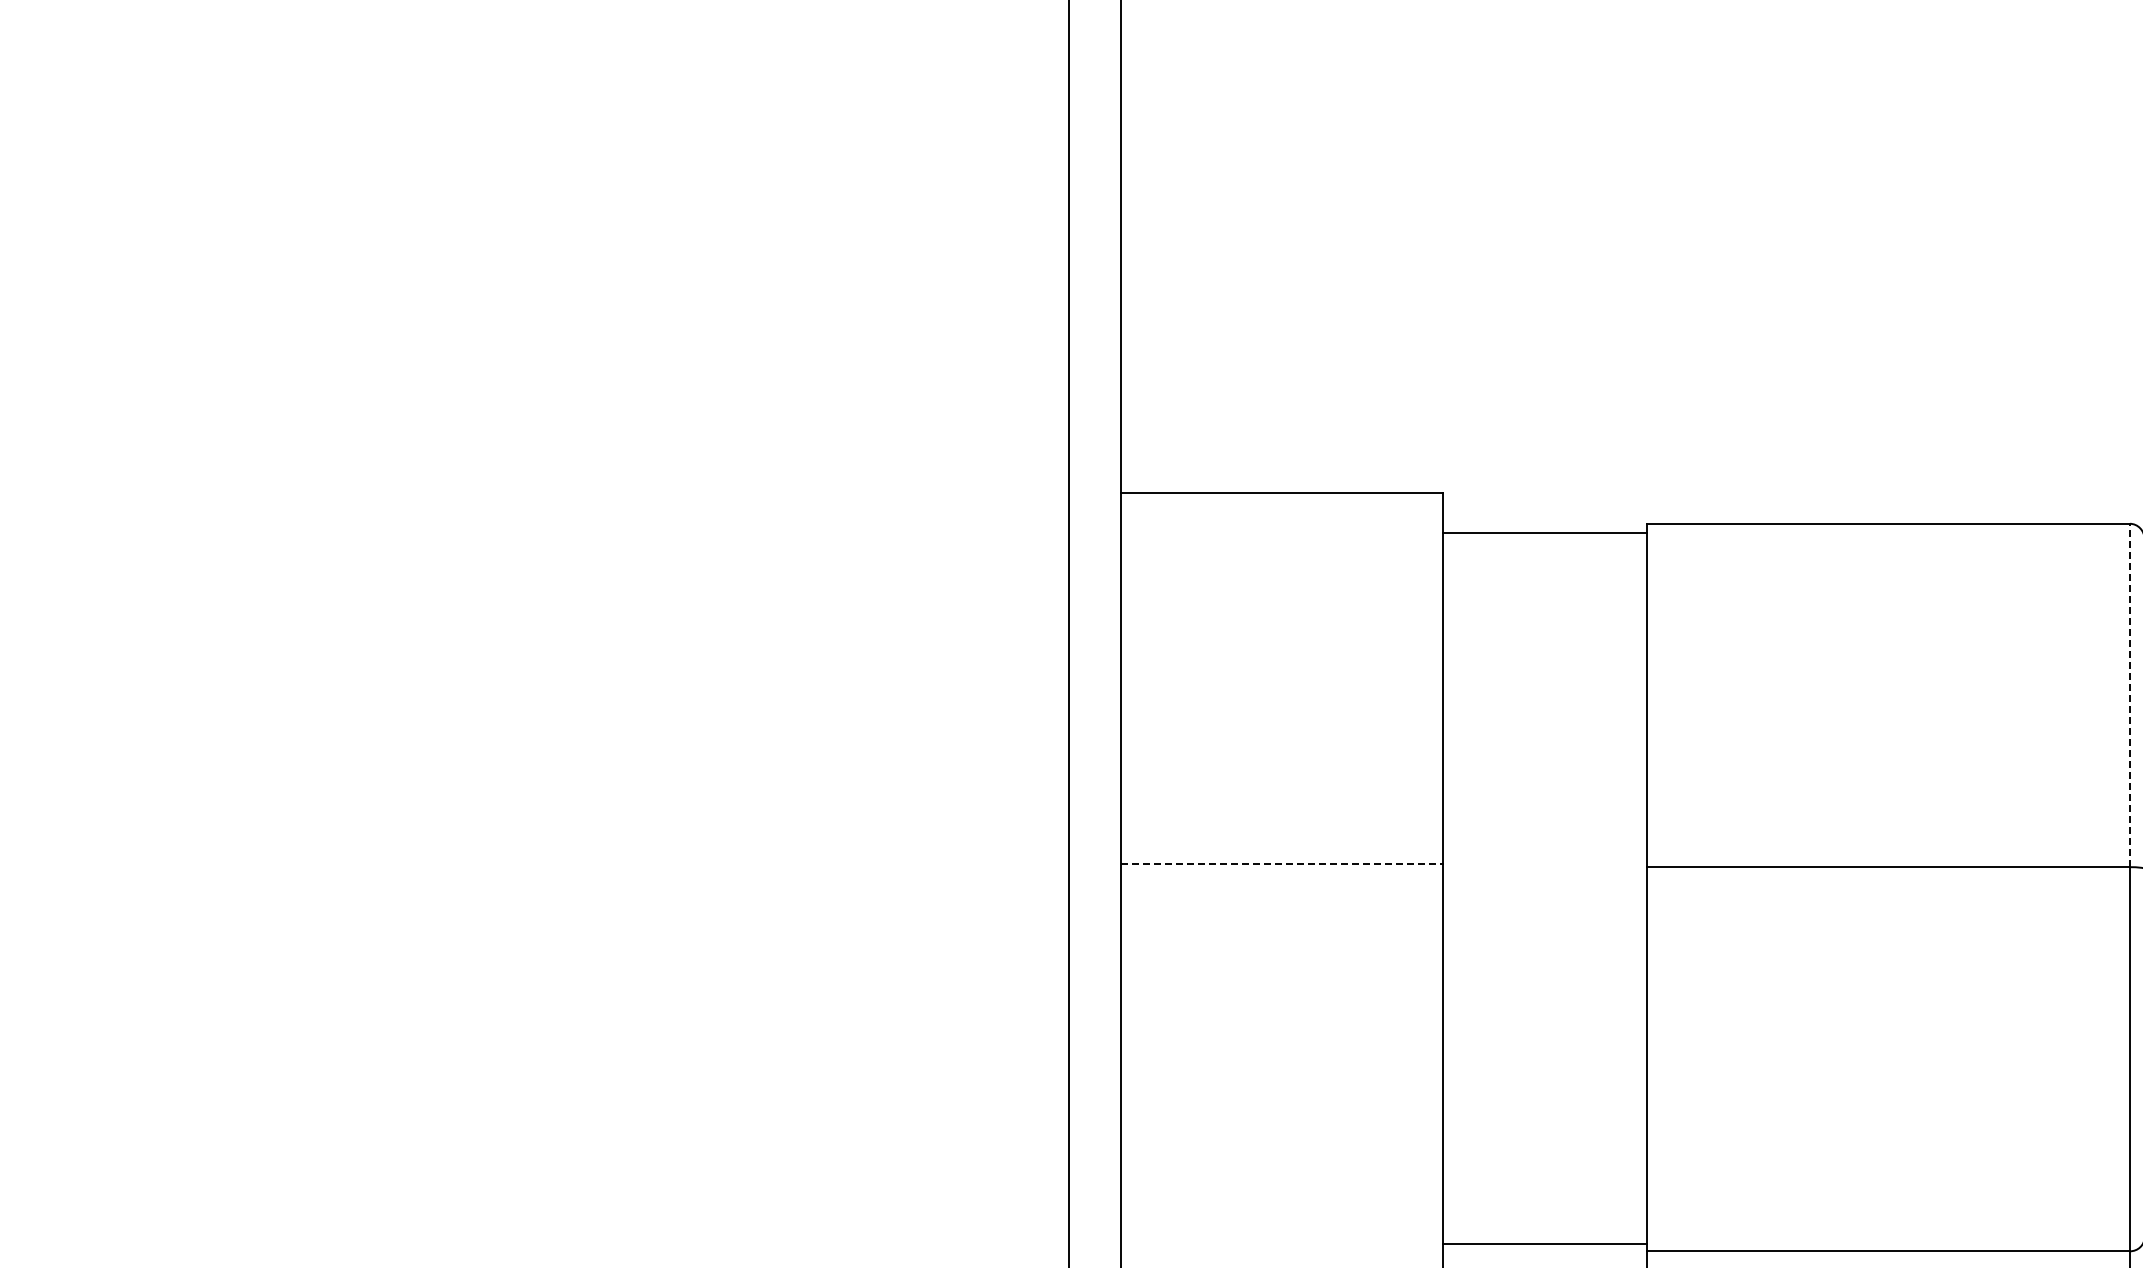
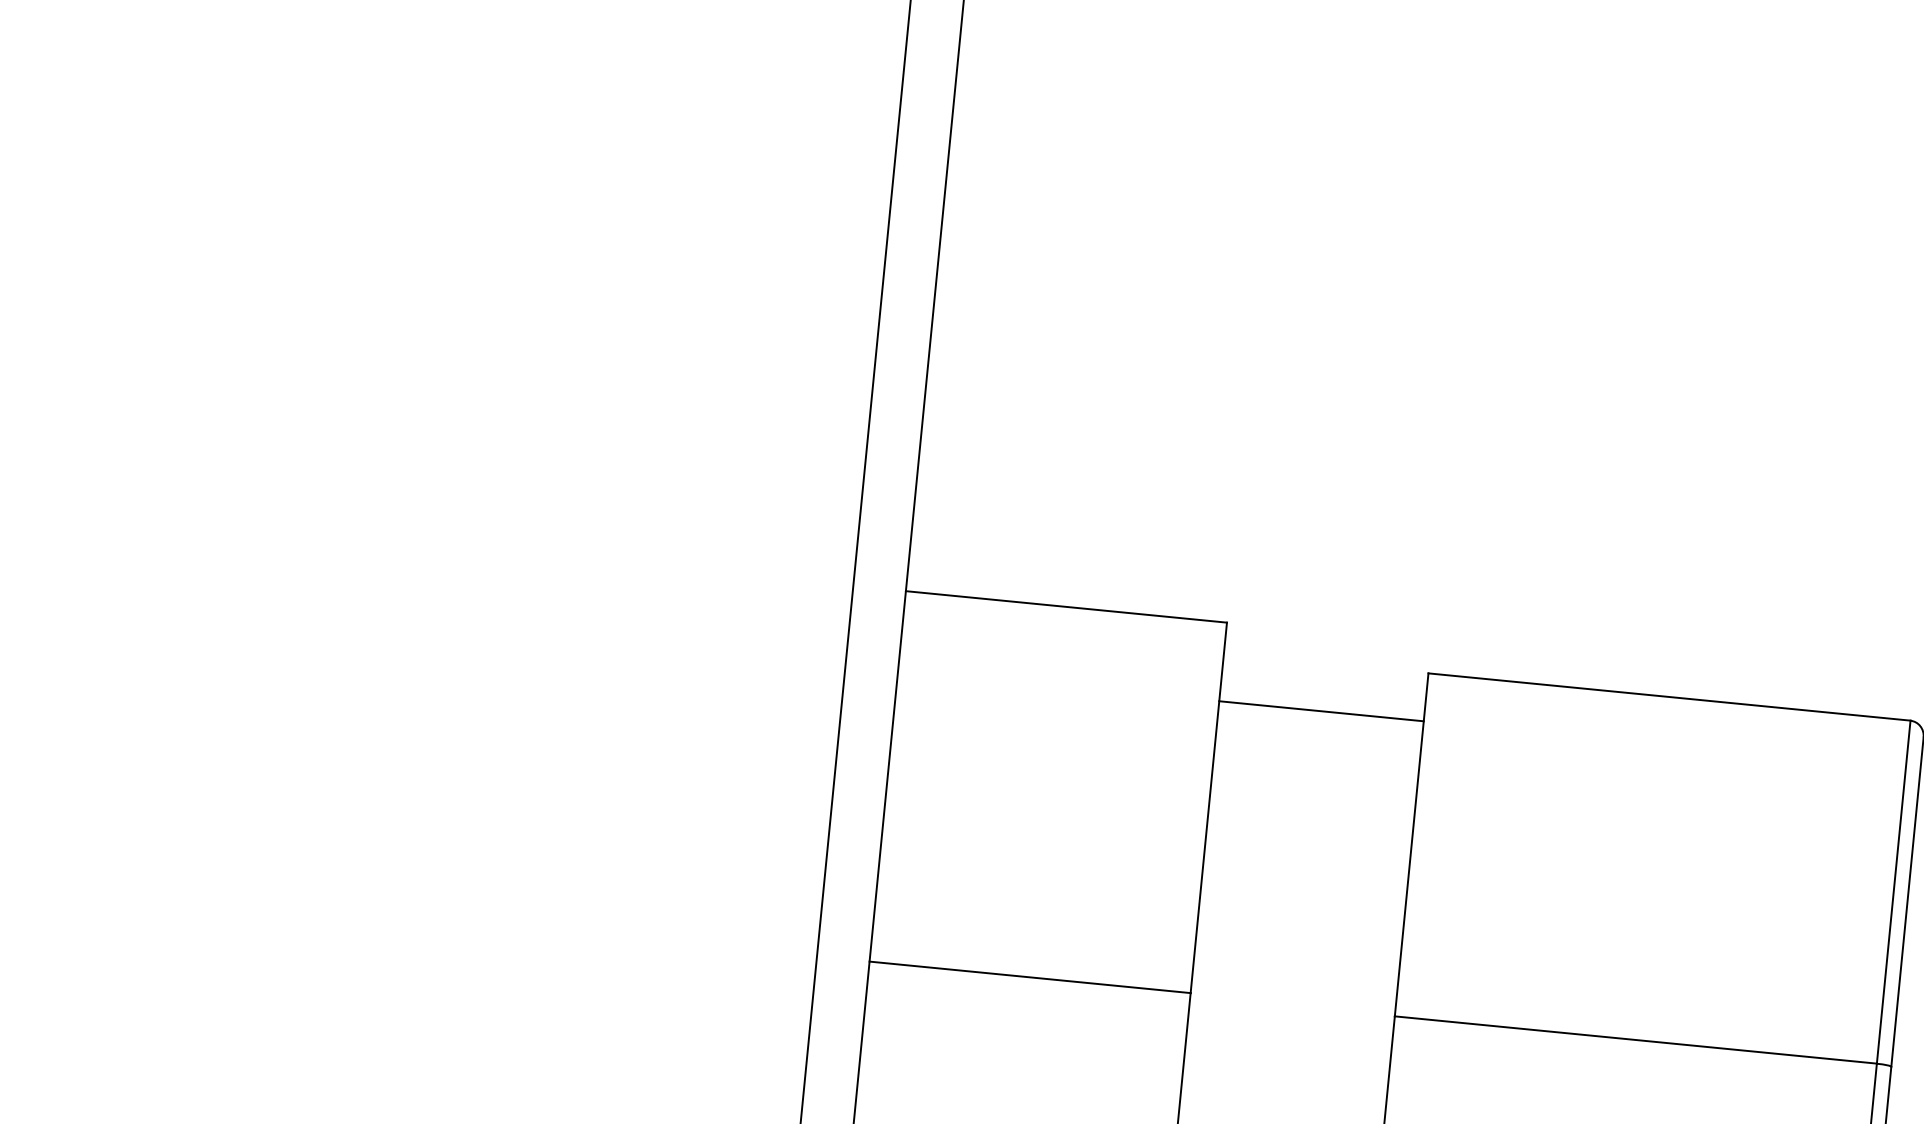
line: (1544, 532) -> (1321, 711), moved
line: (2129, 695) -> (1893, 892), dashed -> solid
line: (1281, 863) -> (1029, 976), dashed -> solid

